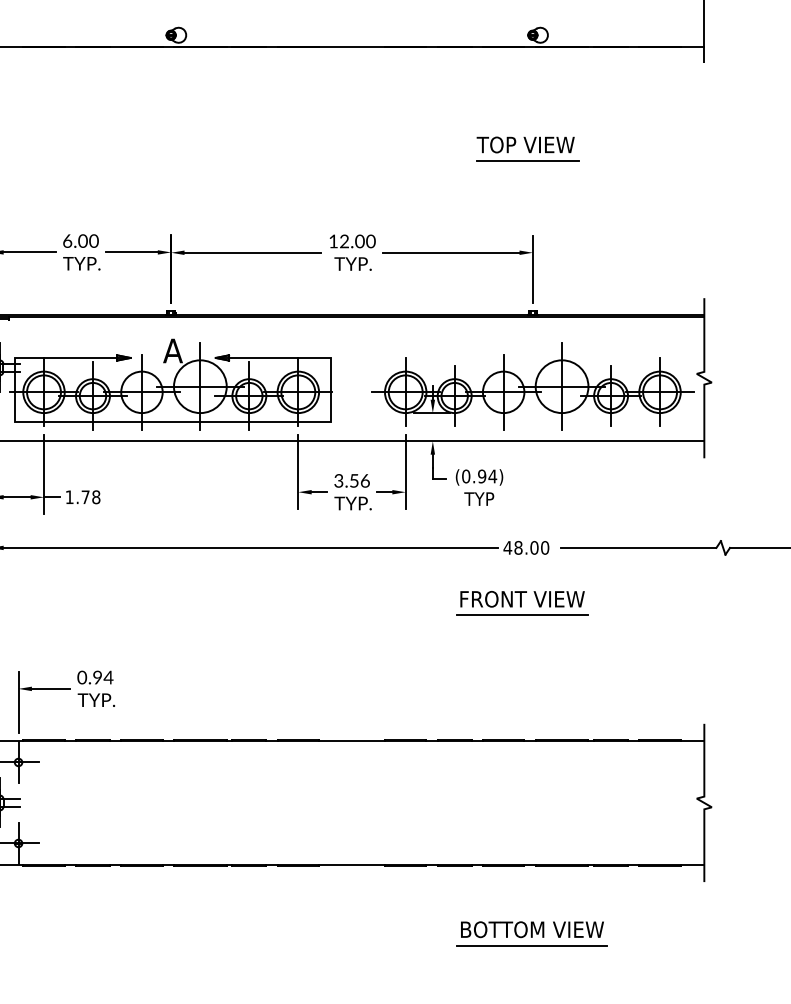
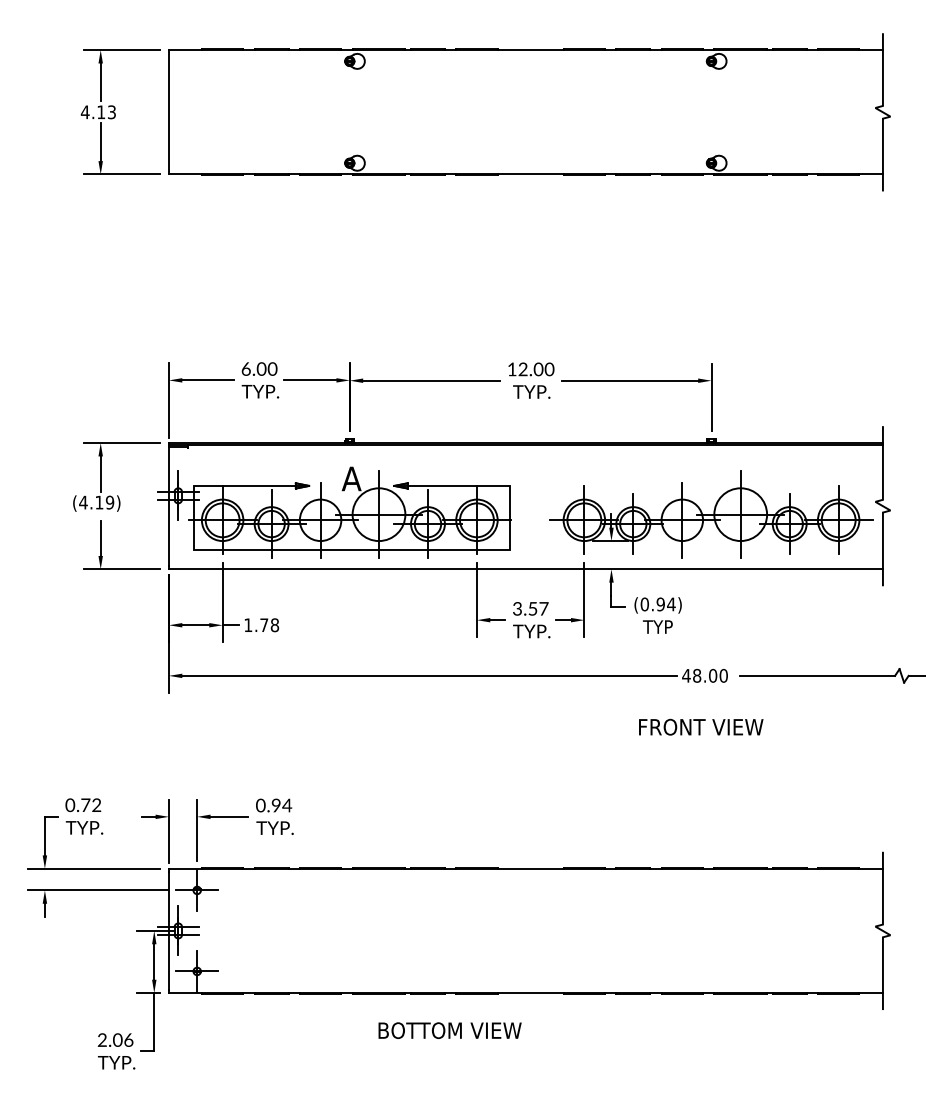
part: (527, 148) -> (706, 276), removed
text: (364, 480) -> (543, 608), 3.56 -> 3.57
line: (521, 615) -> (700, 743), removed
text: (531, 929) -> (449, 1030), moved
line: (531, 945) -> (710, 1073), removed

